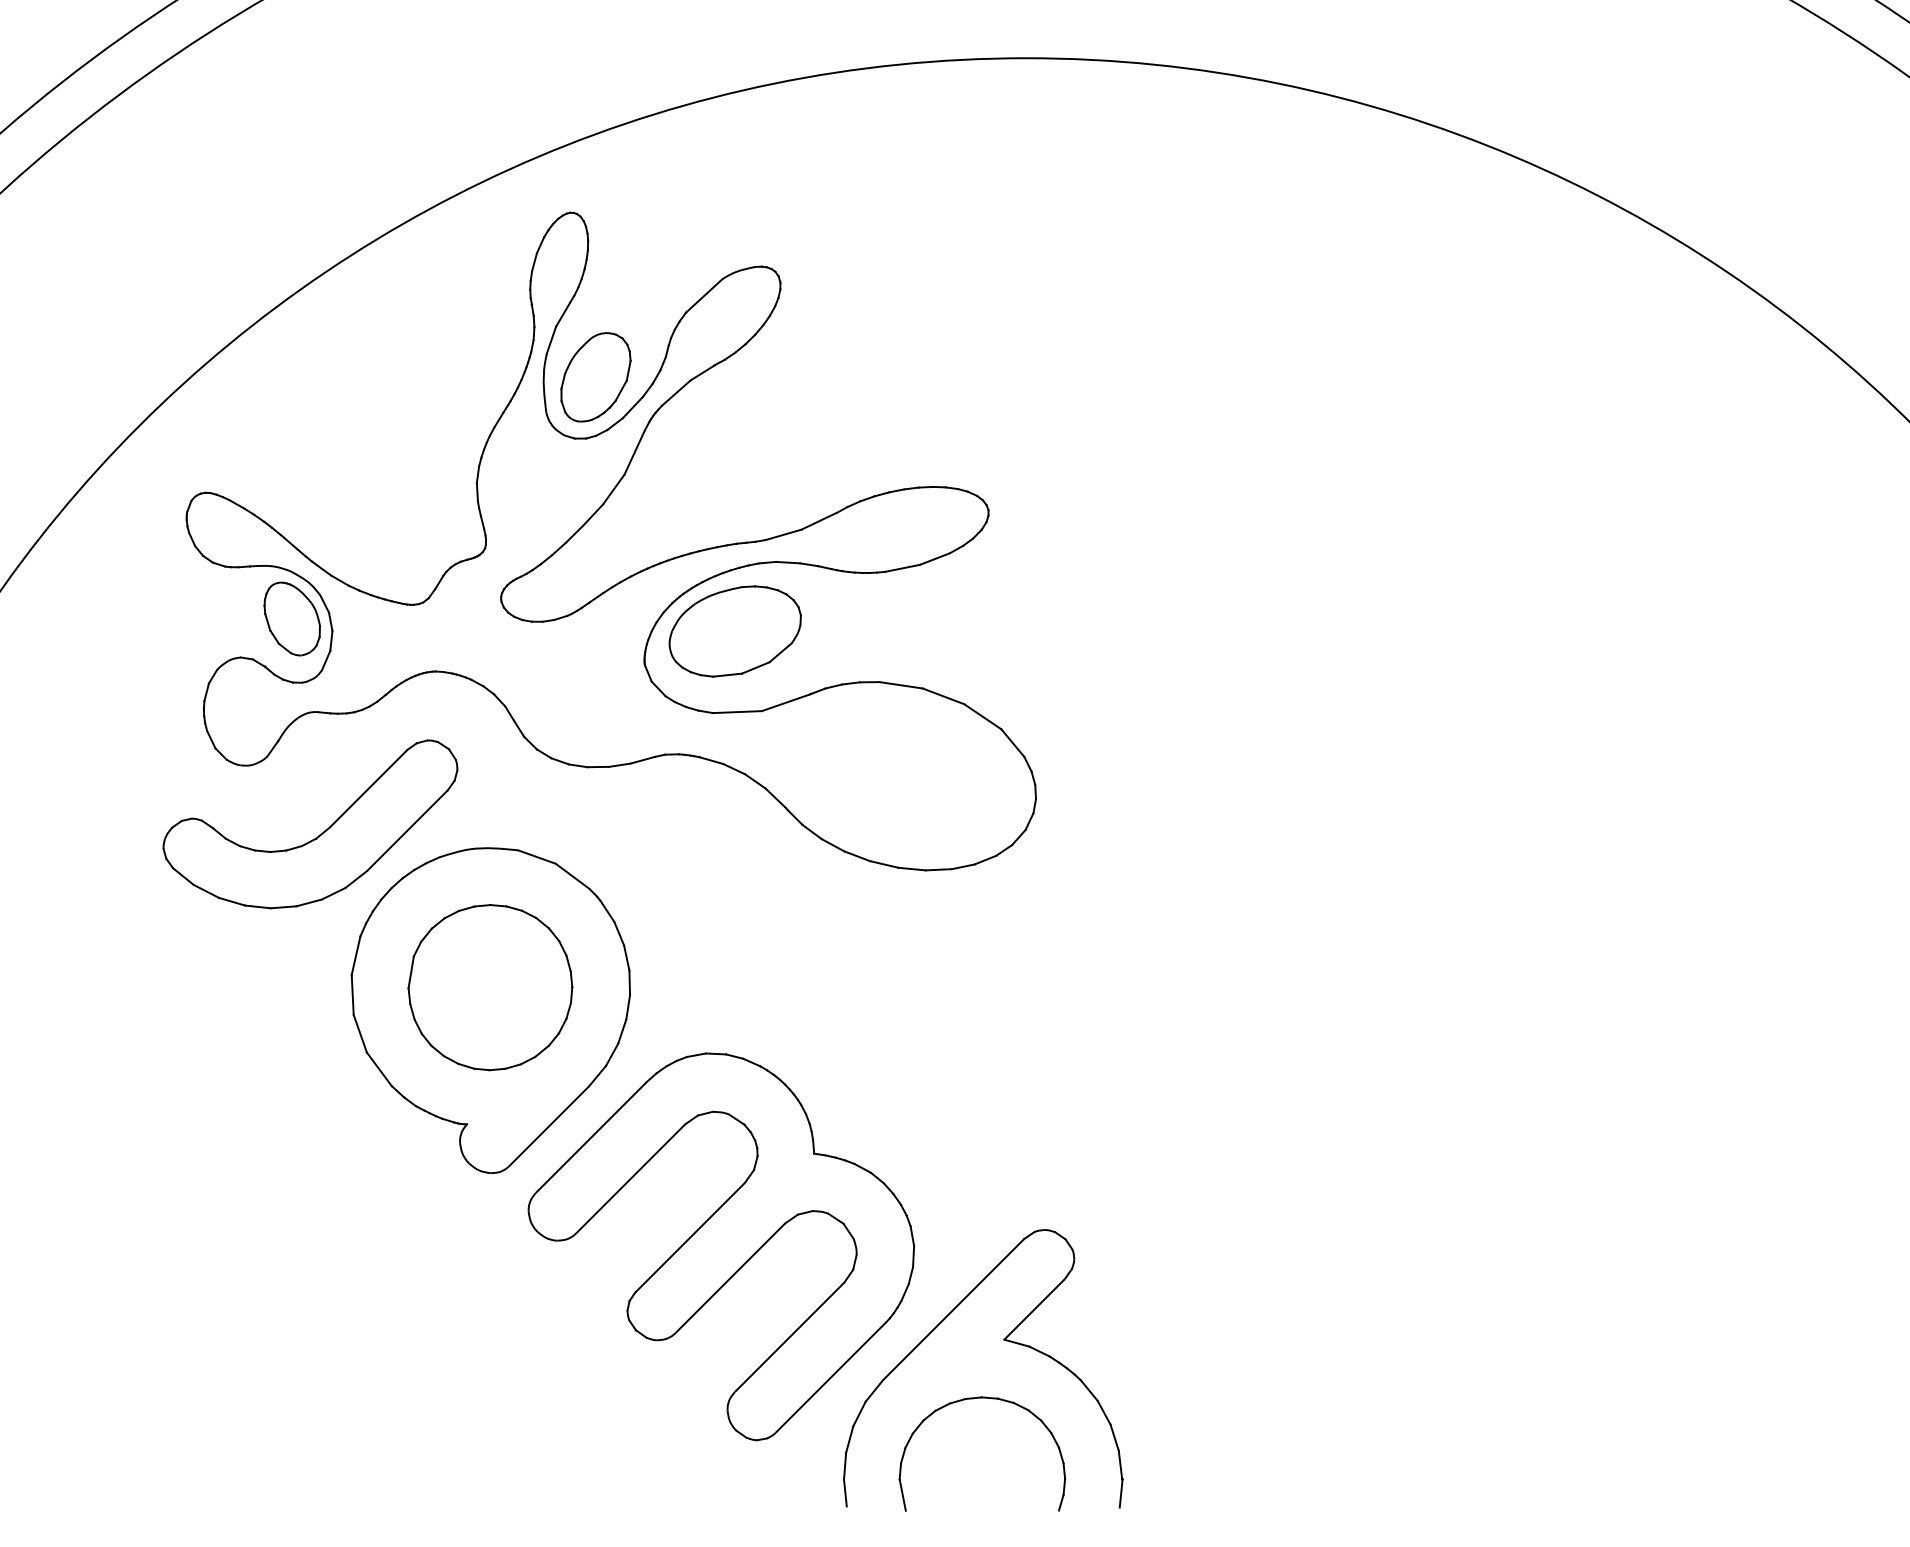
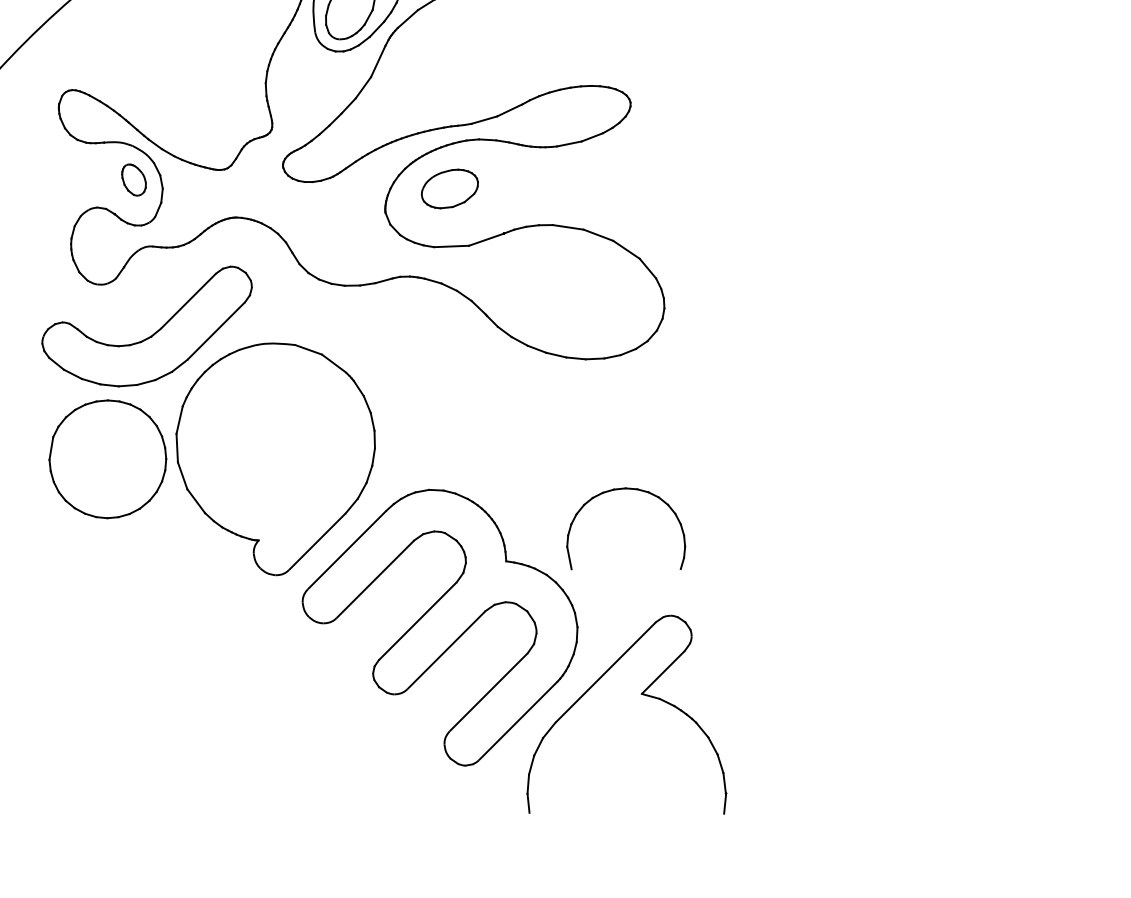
part: (291, 618) -> (133, 179), size x0.6
part: (734, 631) -> (449, 189), size x0.6
part: (490, 987) -> (107, 459), moved
part: (973, 1399) -> (619, 489), moved

